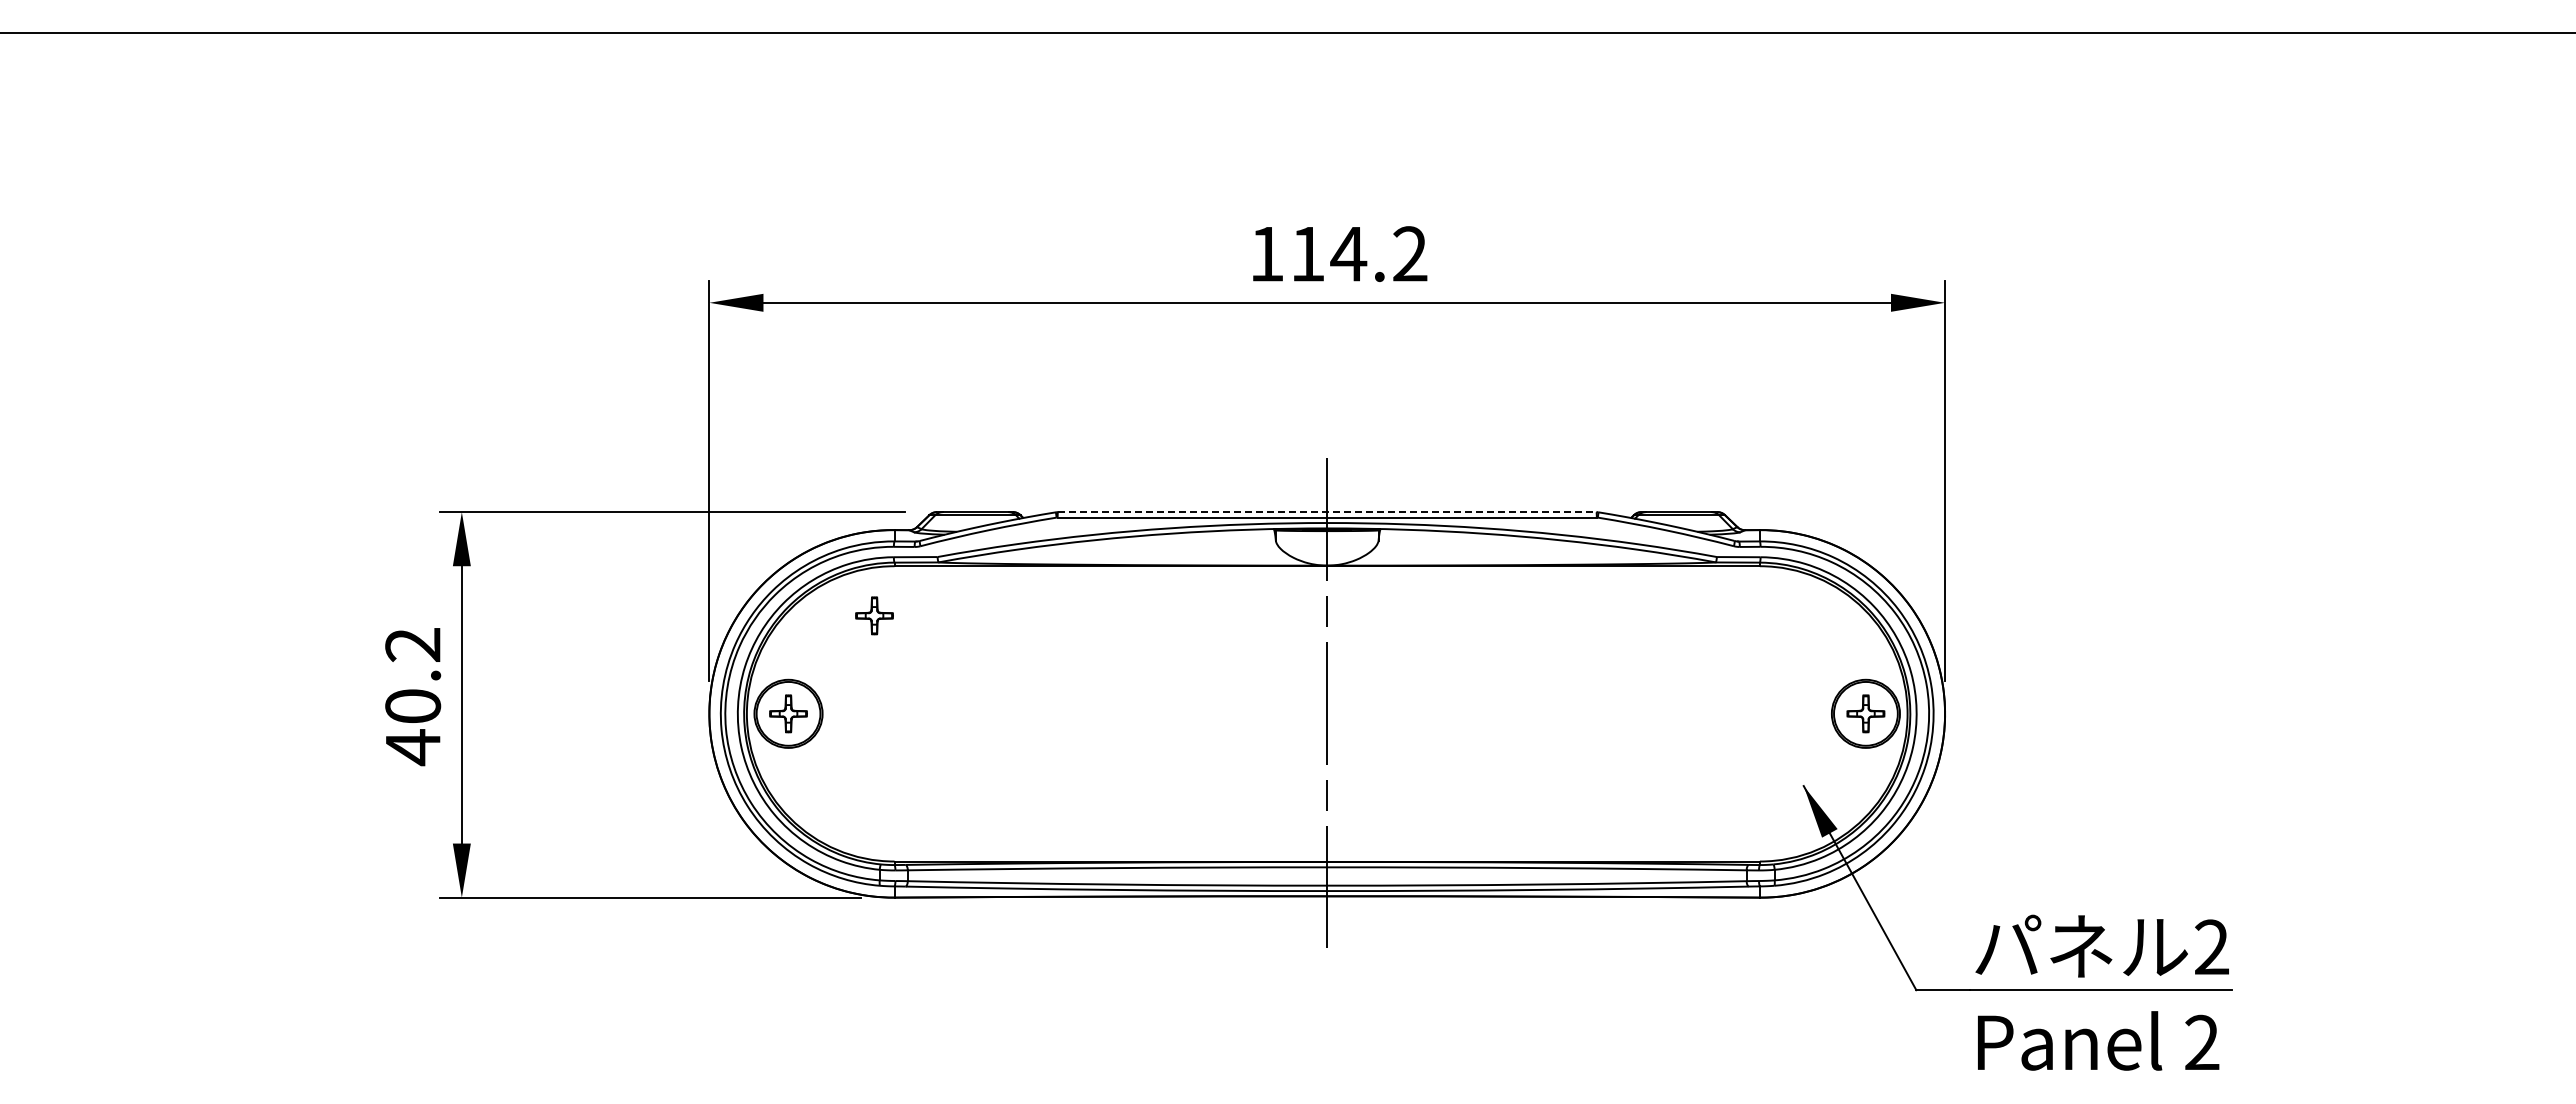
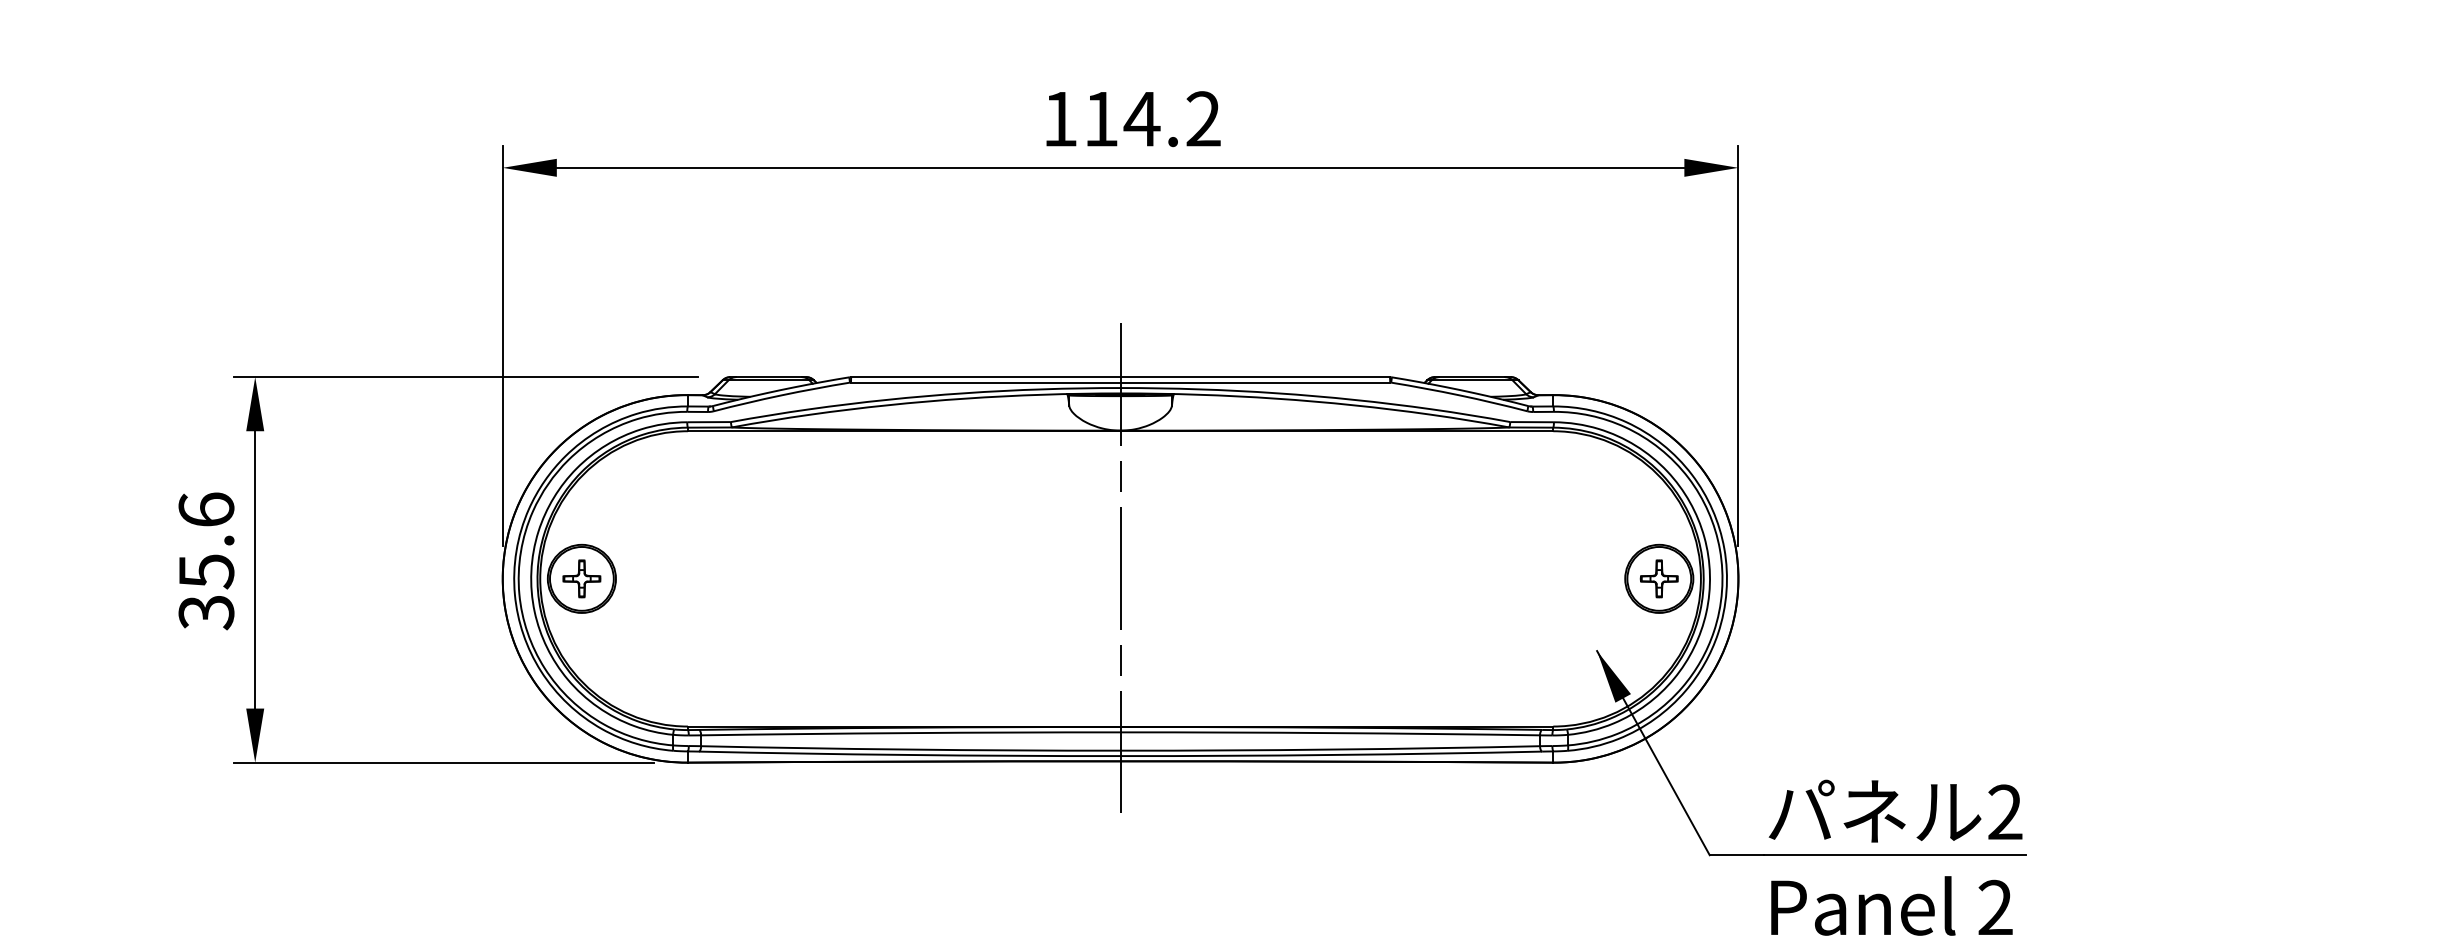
line: (1327, 512) -> (1120, 377), dashed -> solid
part: (874, 615) -> (667, 480), removed
text: (413, 696) -> (206, 561), 40.2 -> 35.6

